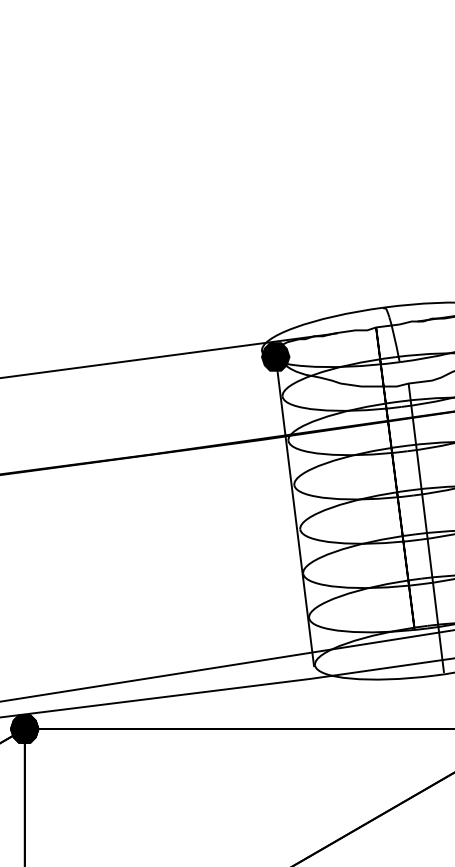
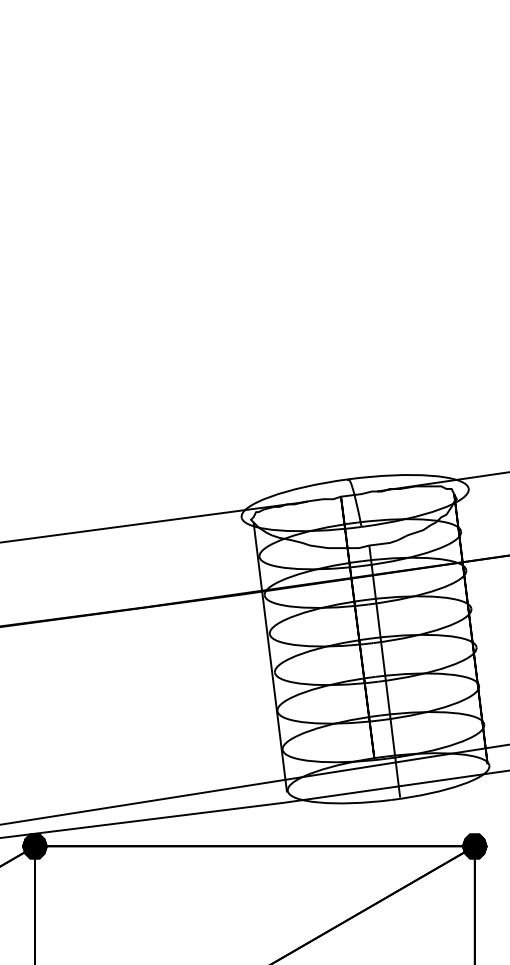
fill: (275, 357) -> (253, 522), removed

